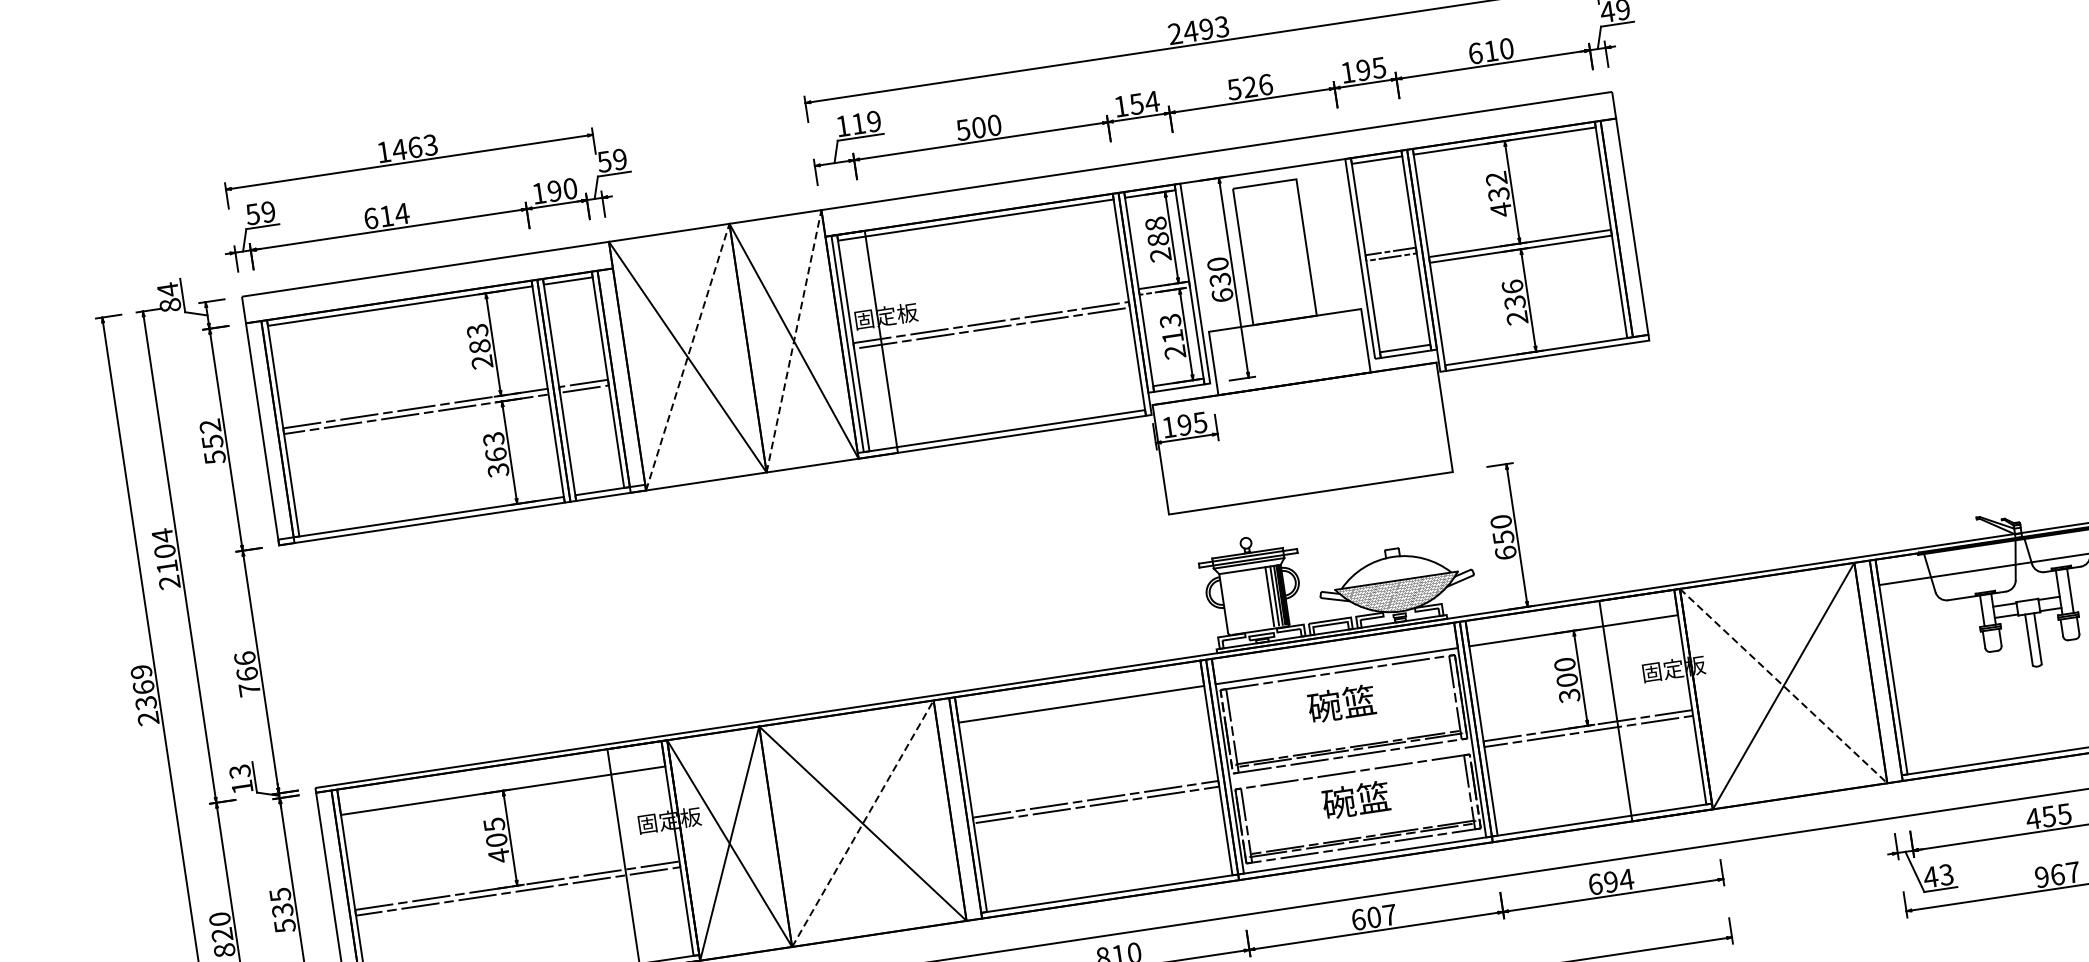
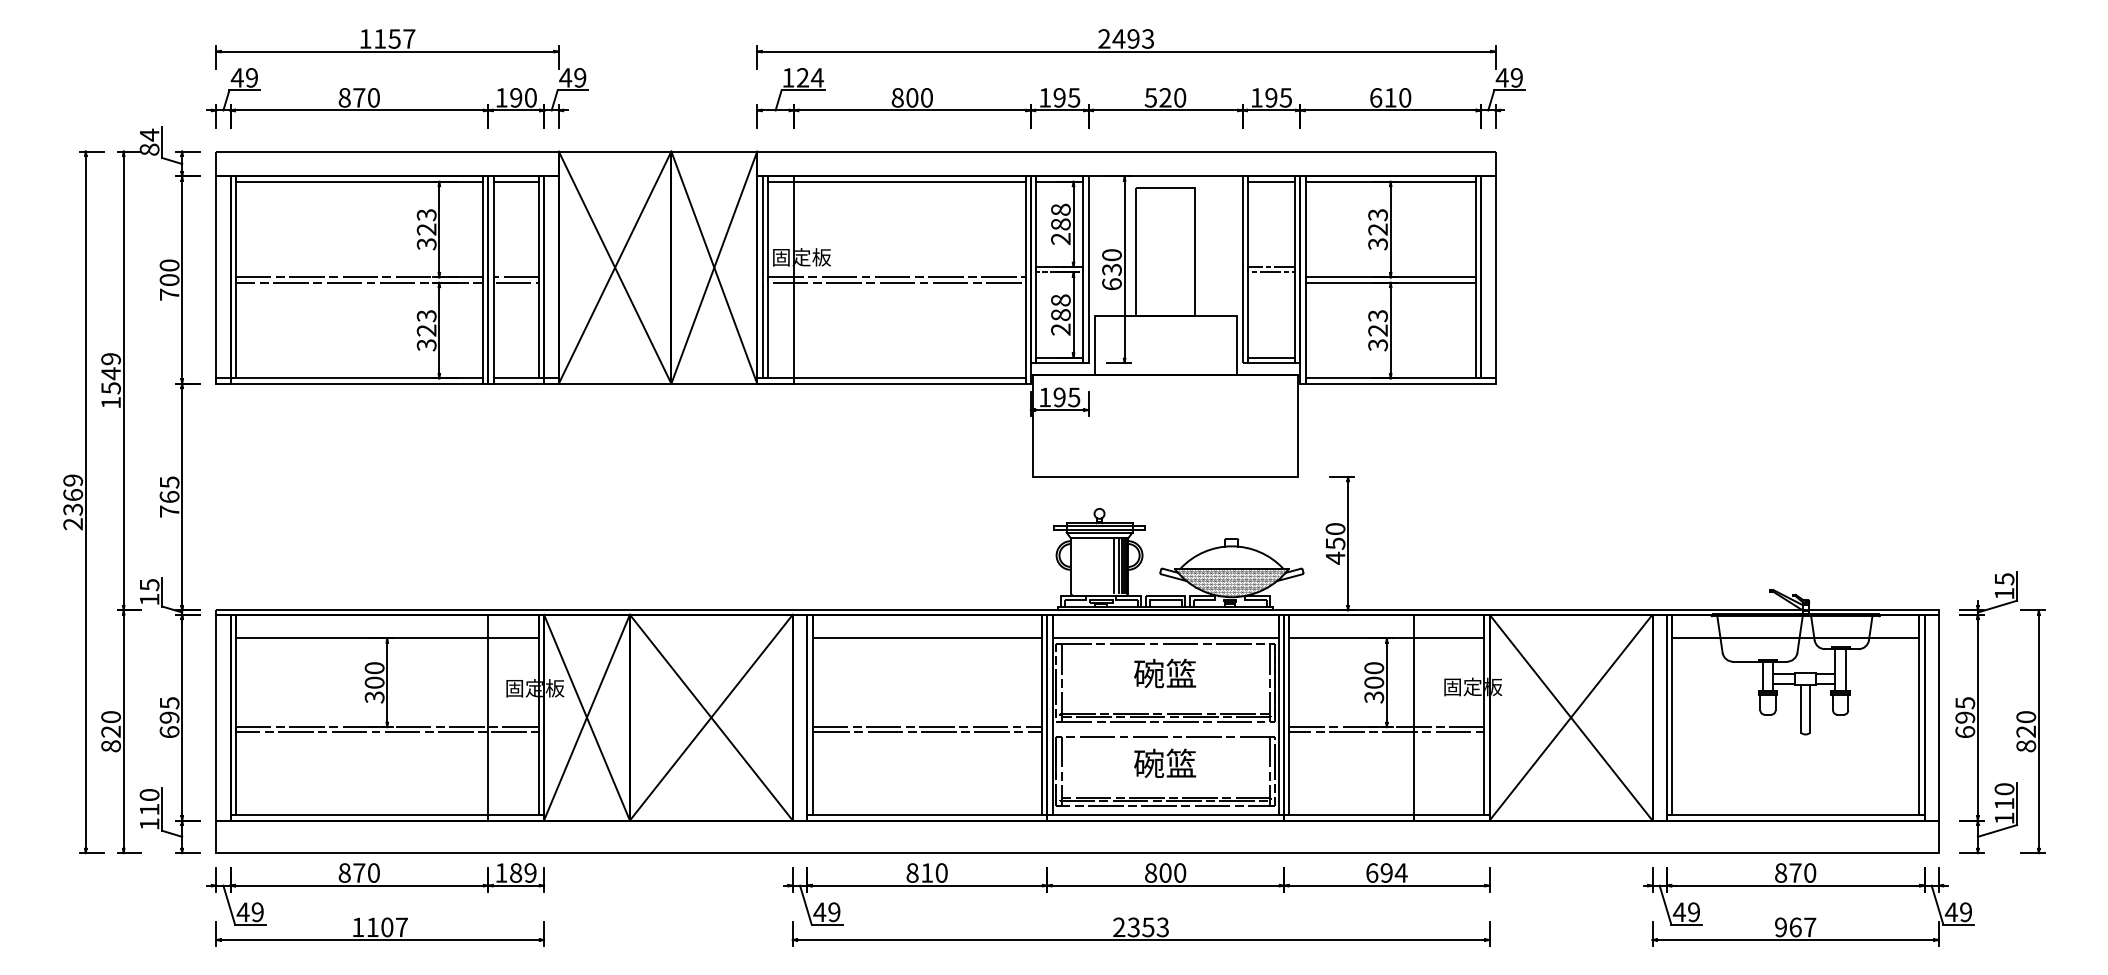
text: (1266, 84) -> (1180, 97), 526 -> 520
text: (1144, 102) -> (1066, 97), 154 -> 195
text: (866, 122) -> (810, 77), 119 -> 124
text: (963, 129) -> (897, 97), 500 -> 800
text: (414, 147) -> (394, 38), 1463 -> 1157
text: (604, 161) -> (565, 77), 59 -> 49
text: (1498, 194) -> (1377, 229), 432 -> 323
text: (251, 214) -> (236, 77), 59 -> 49
text: (386, 215) -> (359, 97), 614 -> 870
text: (1514, 302) -> (1377, 330), 236 -> 323
text: (1171, 328) -> (1060, 307), 213 -> 288
line: (794, 341) -> (714, 267), dashed -> solid
text: (480, 353) -> (426, 236), 283 -> 323
line: (688, 356) -> (615, 267), dashed -> solid
text: (212, 441) -> (169, 279), 552 -> 700
text: (495, 454) -> (426, 330), 363 -> 323
text: (1505, 552) -> (1335, 557), 650 -> 450
text: (165, 558) -> (110, 380), 2104 -> 1549
text: (244, 658) -> (169, 482), 766 -> 765
line: (1784, 686) -> (1571, 718), dashed -> solid
text: (238, 771) -> (148, 584), 13 -> 15
text: (2048, 816) -> (1795, 872), 455 -> 870
line: (863, 823) -> (711, 717), dashed -> solid
text: (496, 841) -> (374, 683), 405 -> 300
text: (1945, 875) -> (1693, 912), 43 -> 49
text: (1374, 916) -> (1165, 872), 607 -> 800
text: (283, 917) -> (169, 724), 535 -> 695

